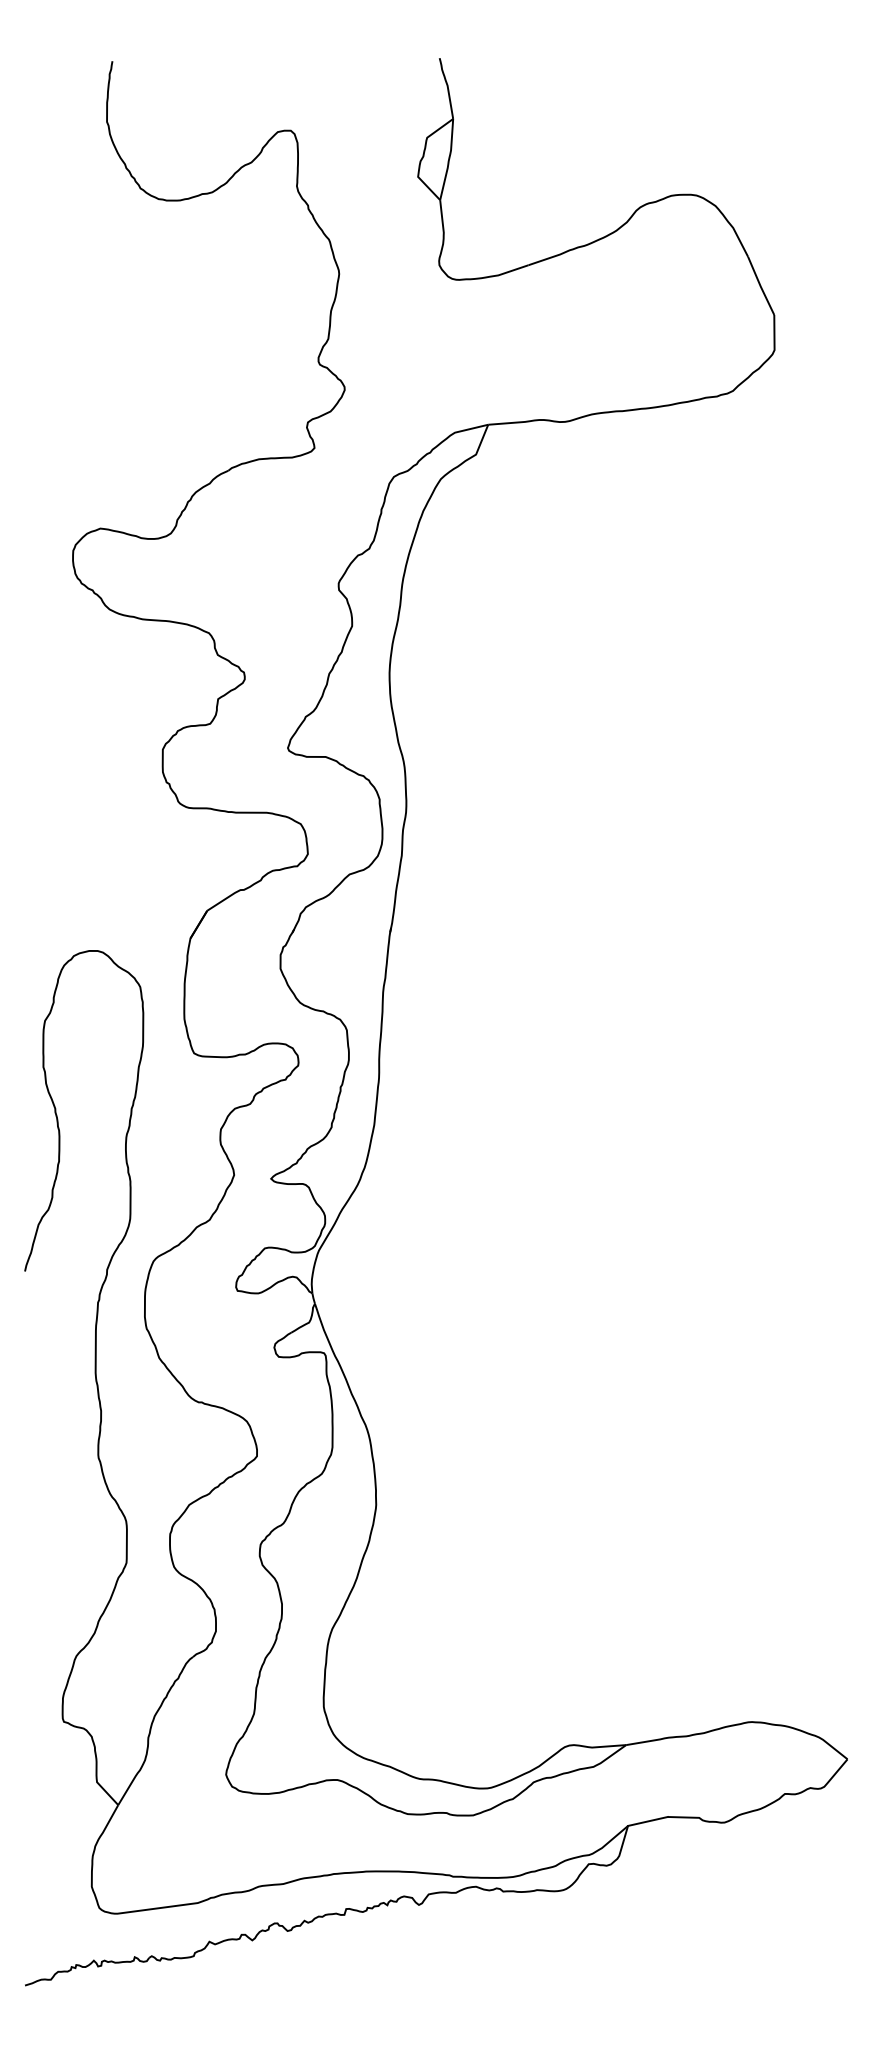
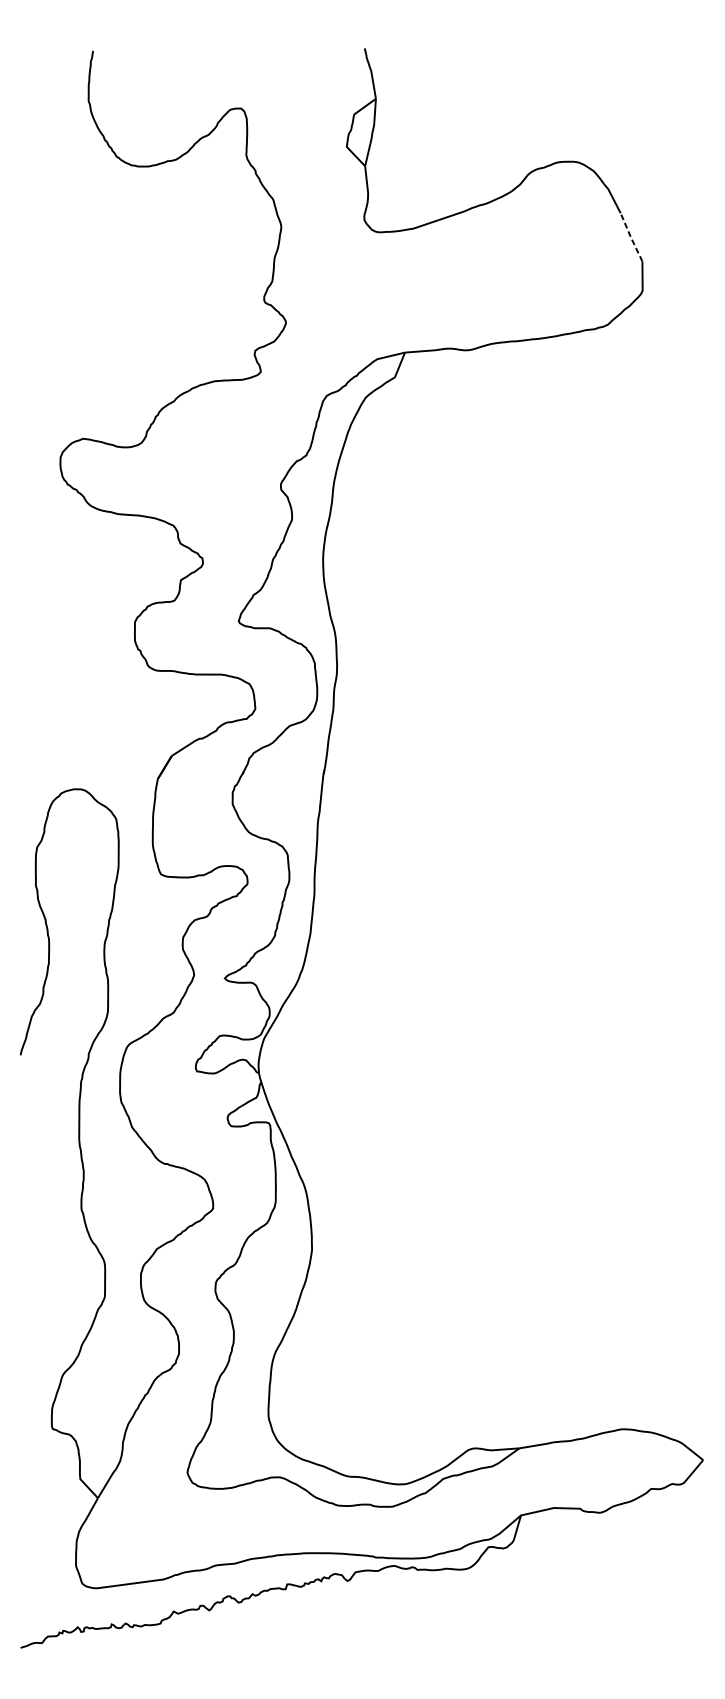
line: (760, 286) -> (630, 237), solid -> dashed

